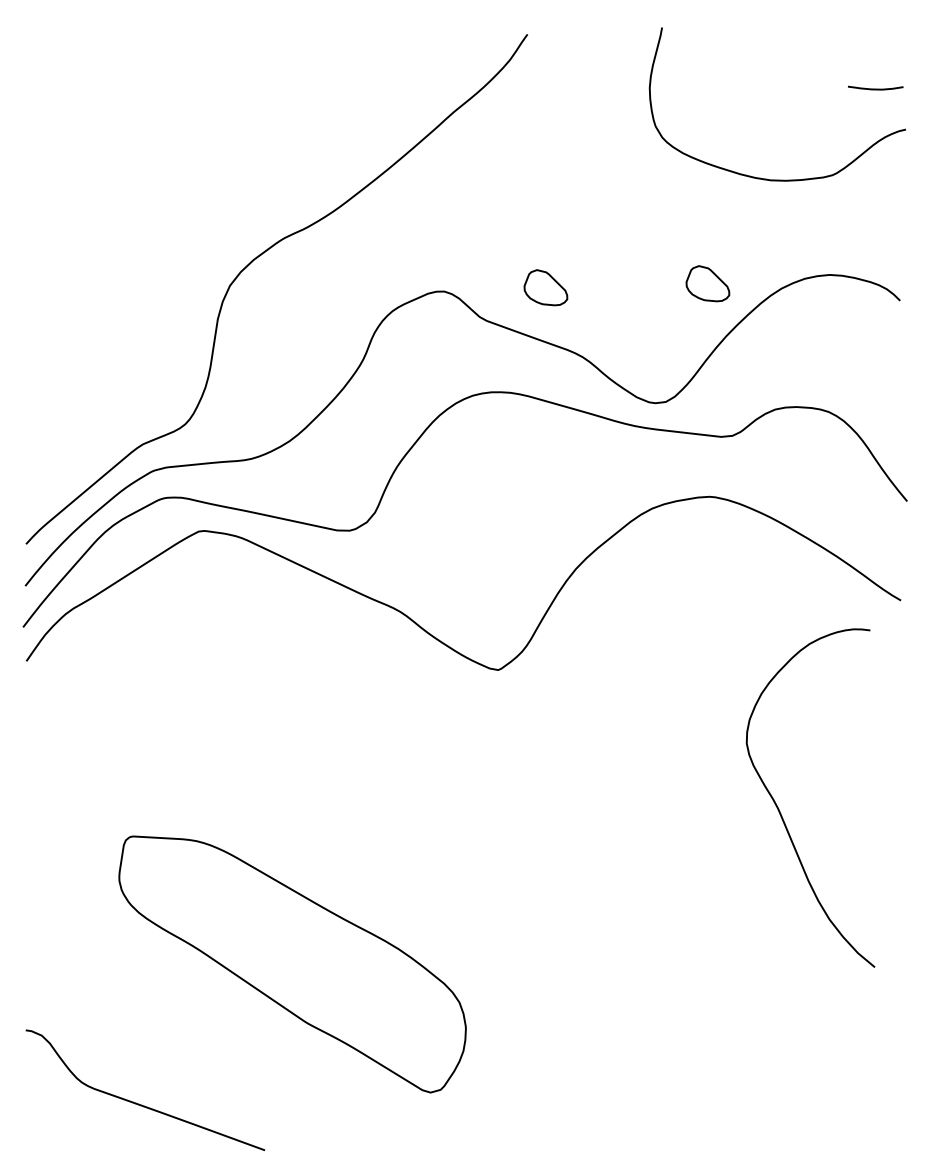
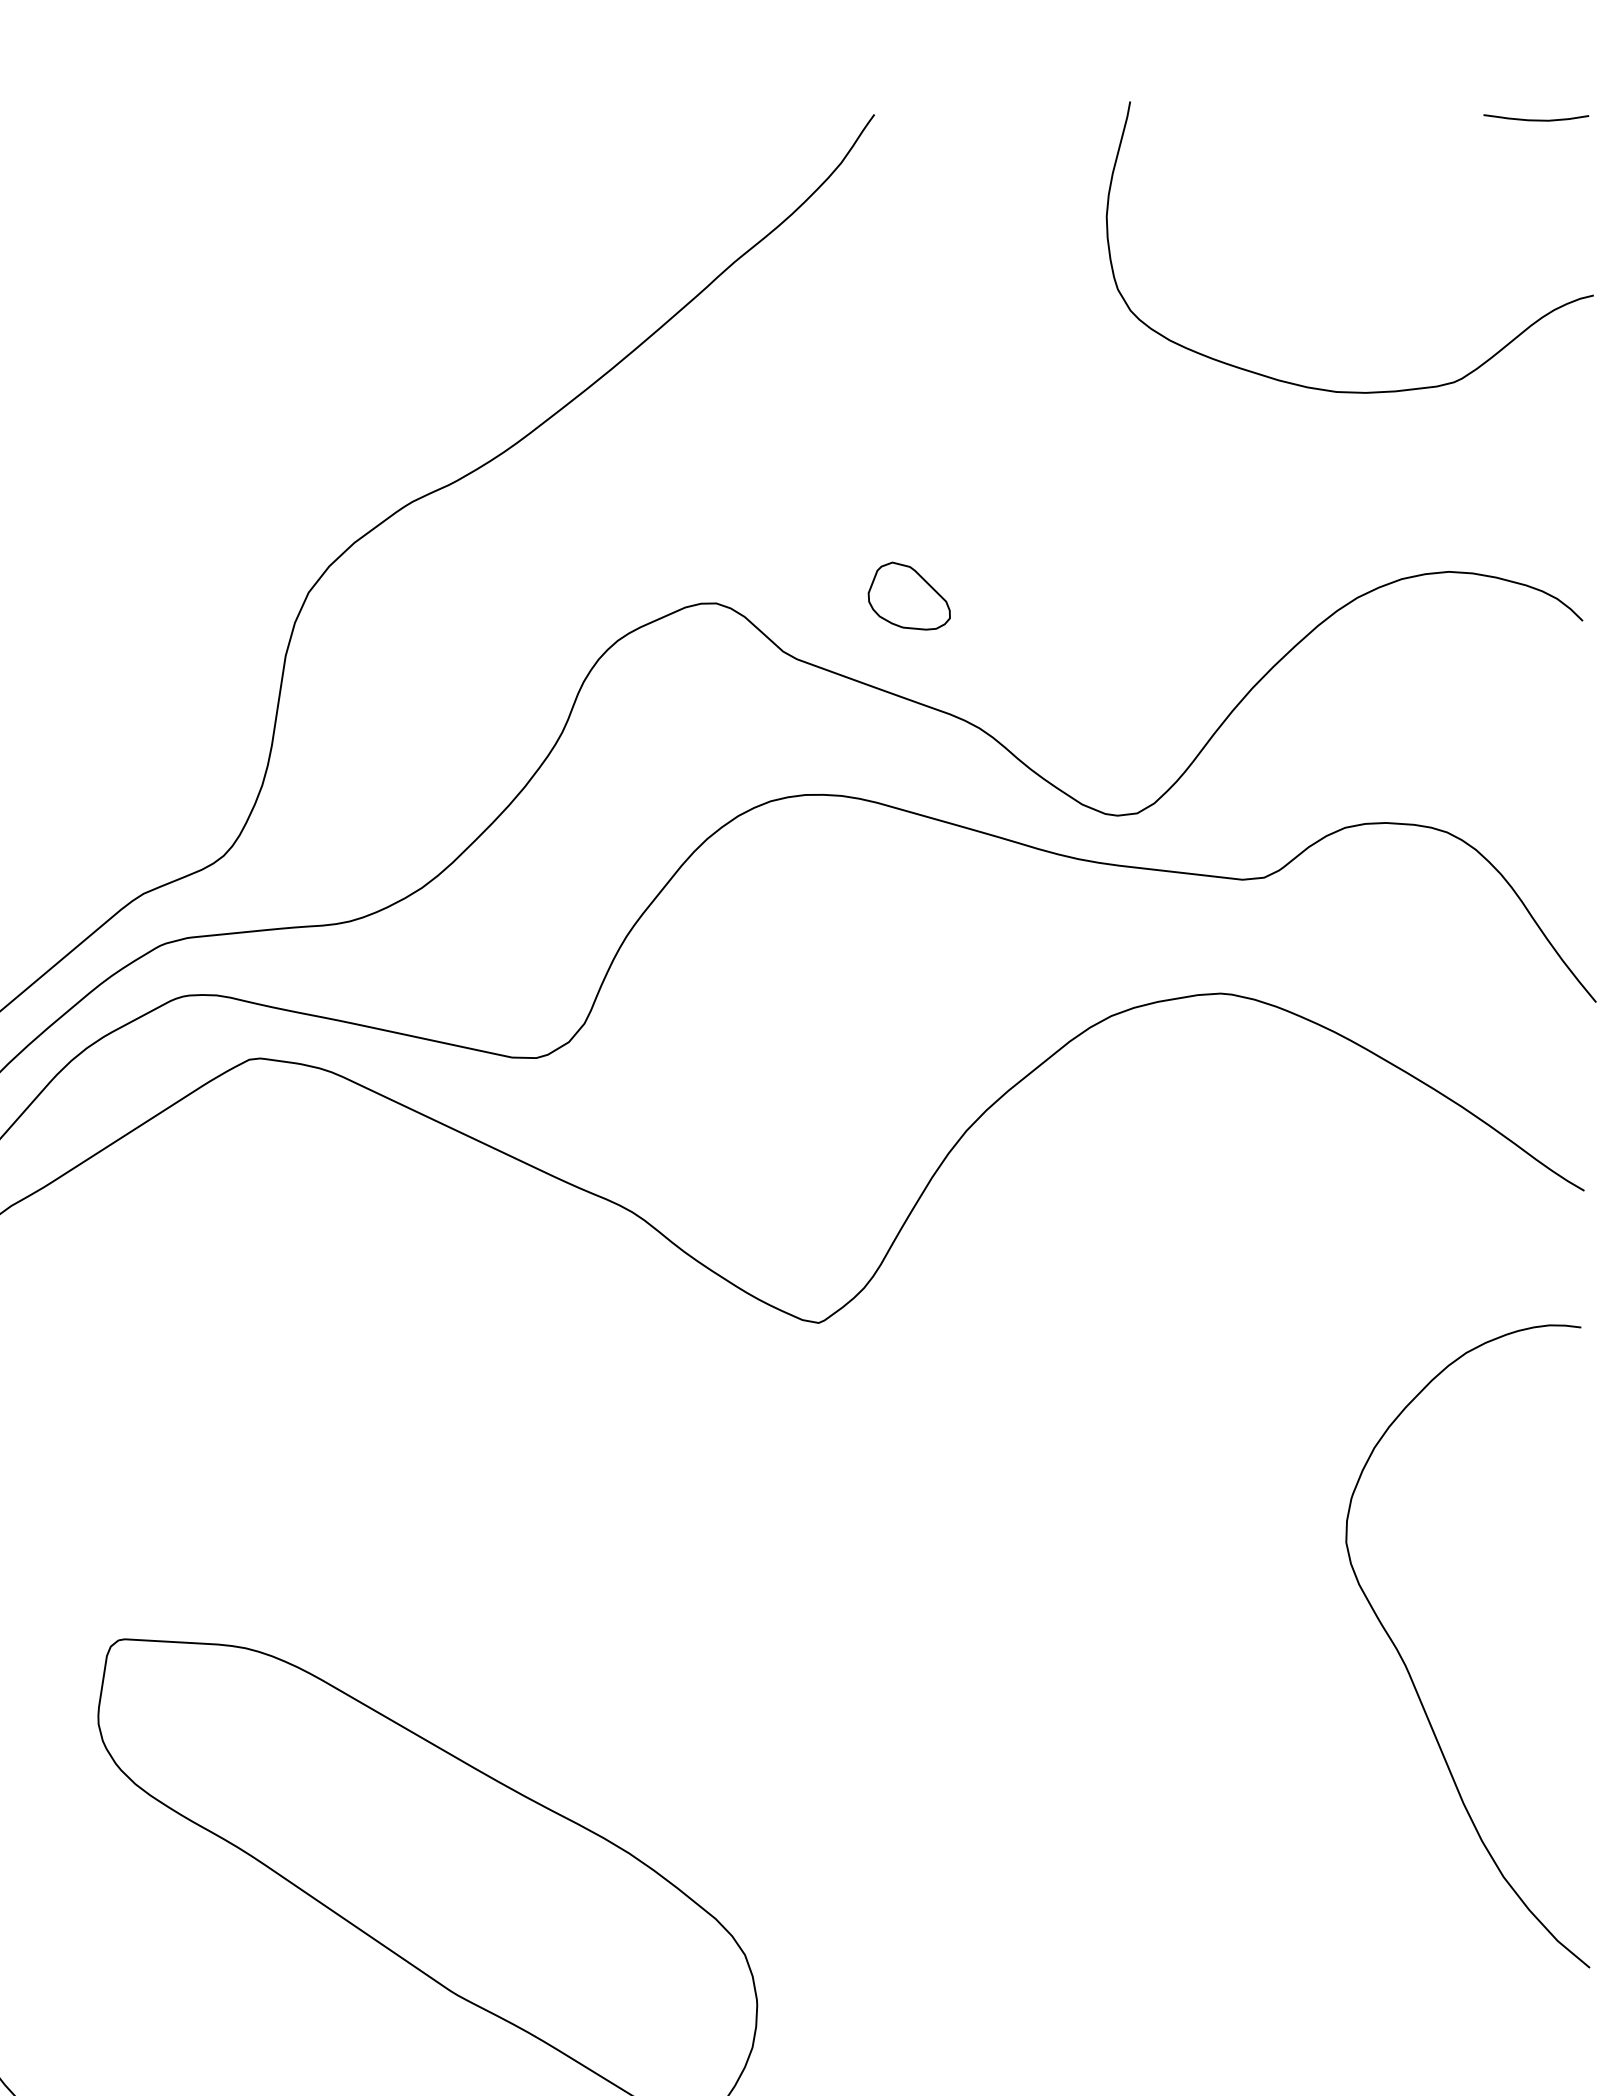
curve: (875, 88) -> (1535, 118), moved
part: (707, 283) -> (1216, 588), removed
curve: (780, 811) -> (1410, 1671), moved

